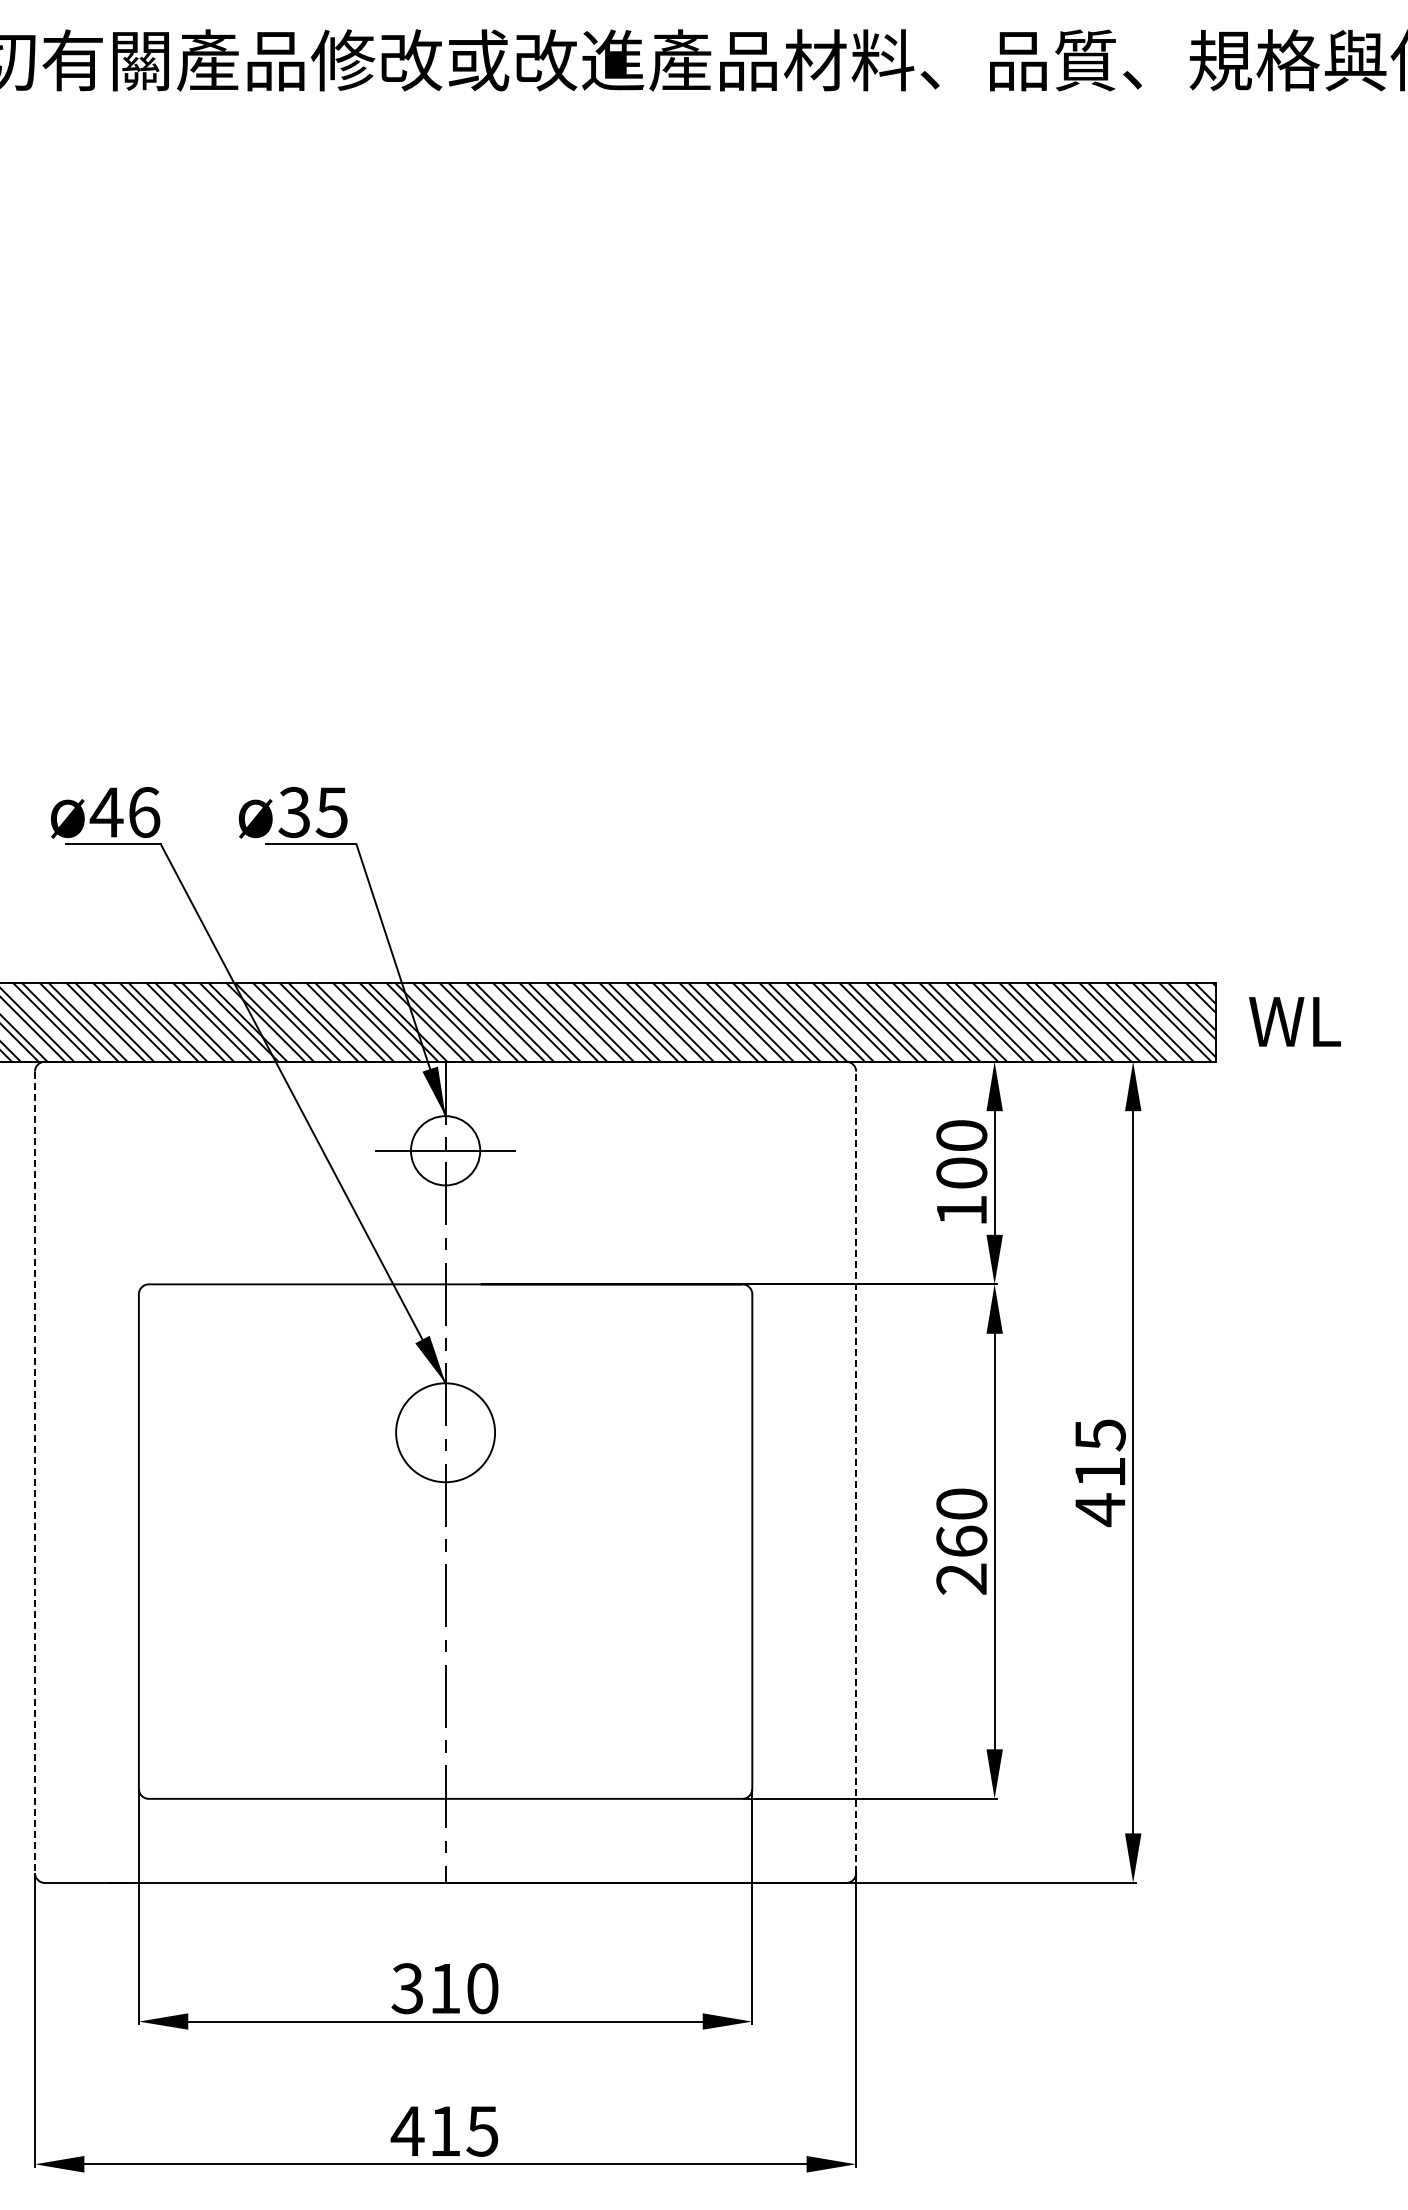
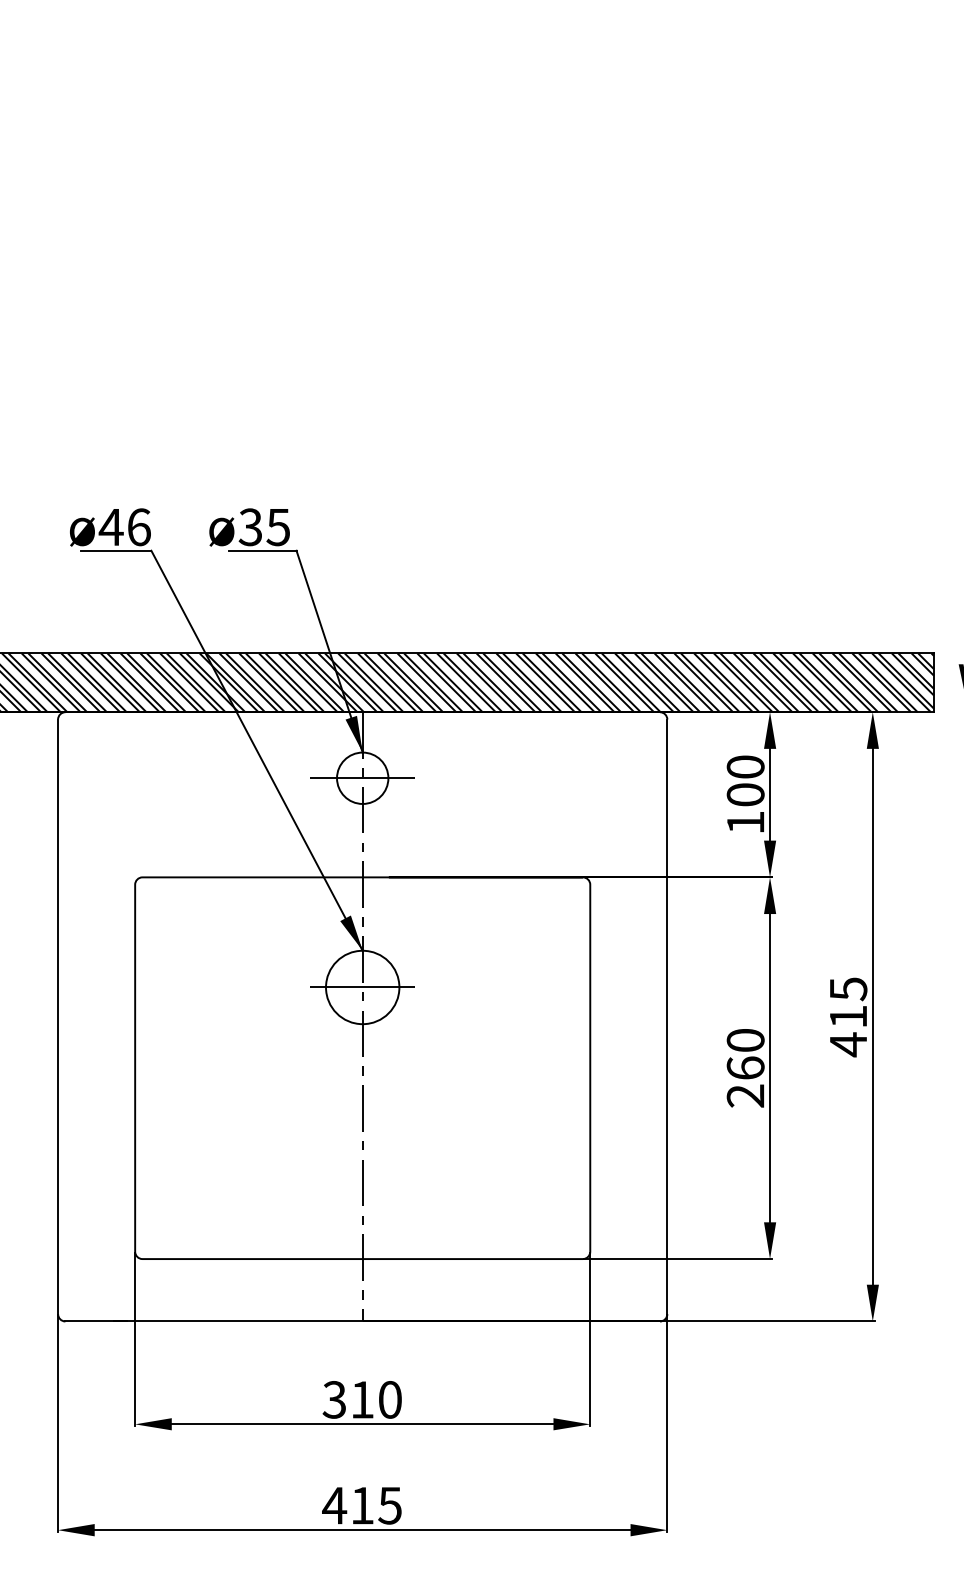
line: (445, 1432) -> (362, 987), added
line: (35, 1472) -> (58, 1016), dashed -> solid
line: (856, 1472) -> (667, 1016), dashed -> solid

